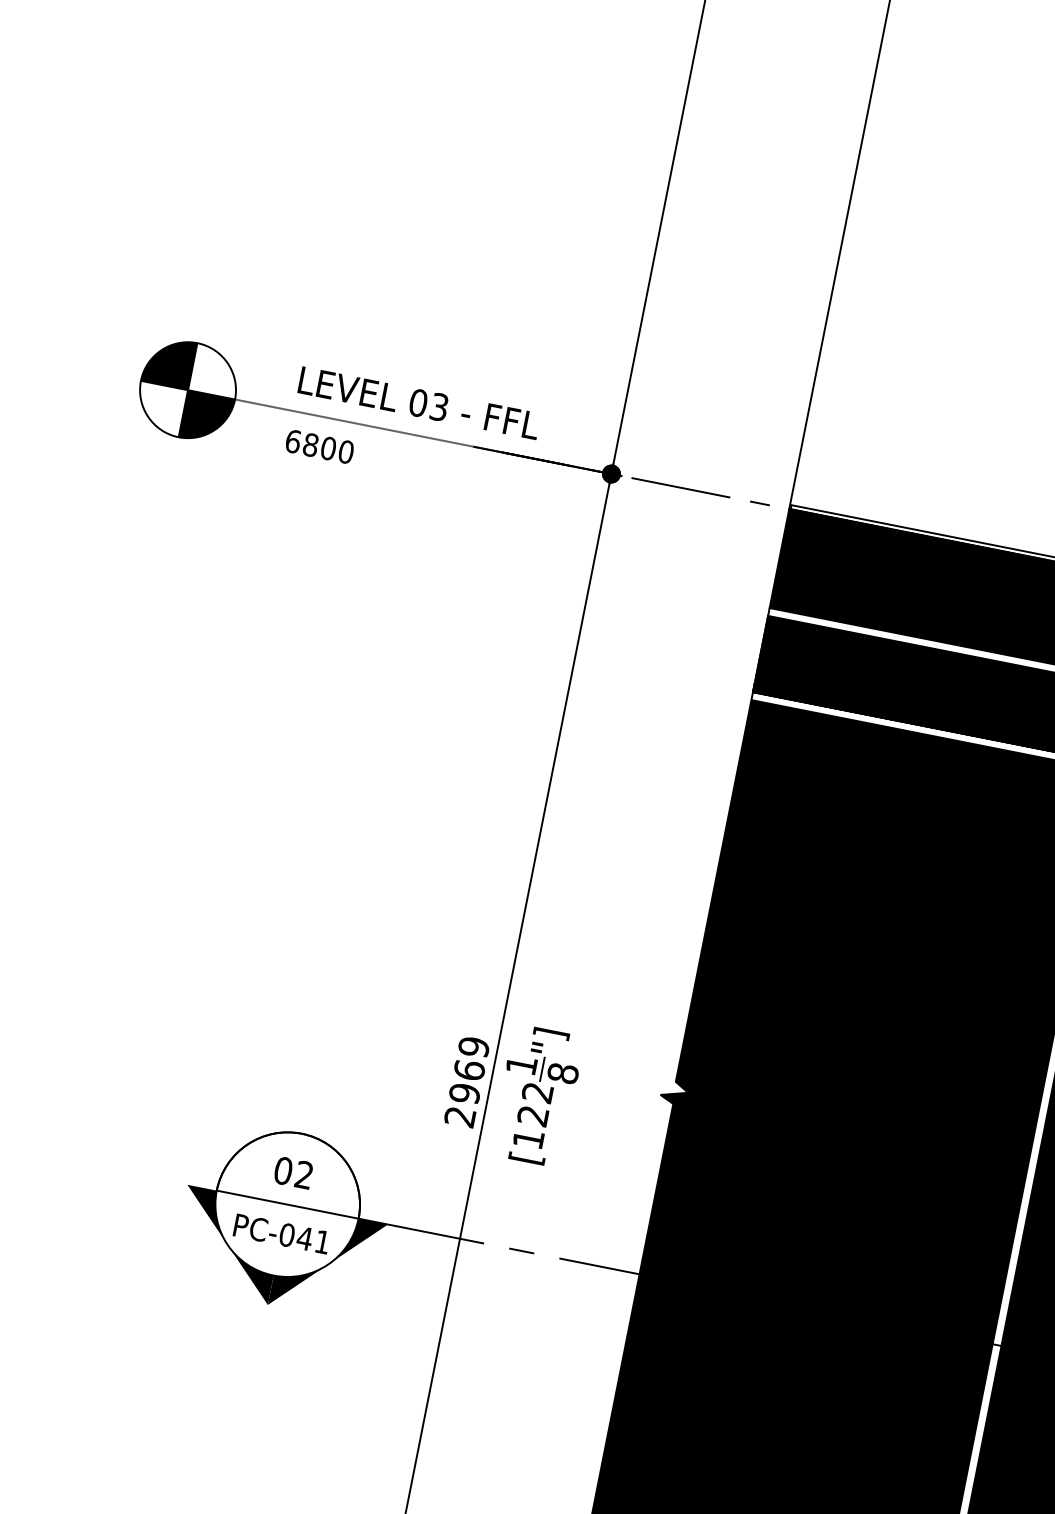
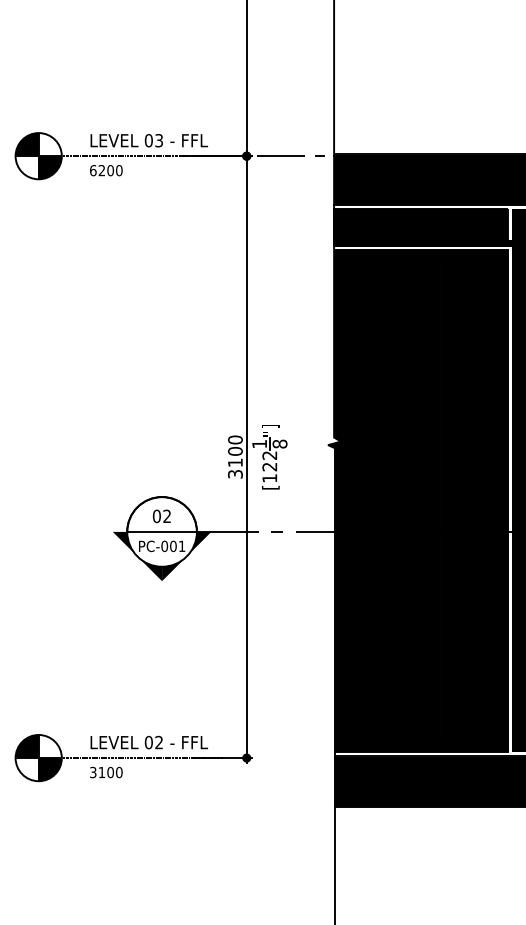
text: (310, 444) -> (101, 170), 6800 -> 6200
text: (467, 1080) -> (235, 456), 2969 -> 3100
text: (303, 1238) -> (172, 546), PC-041 -> PC-001

